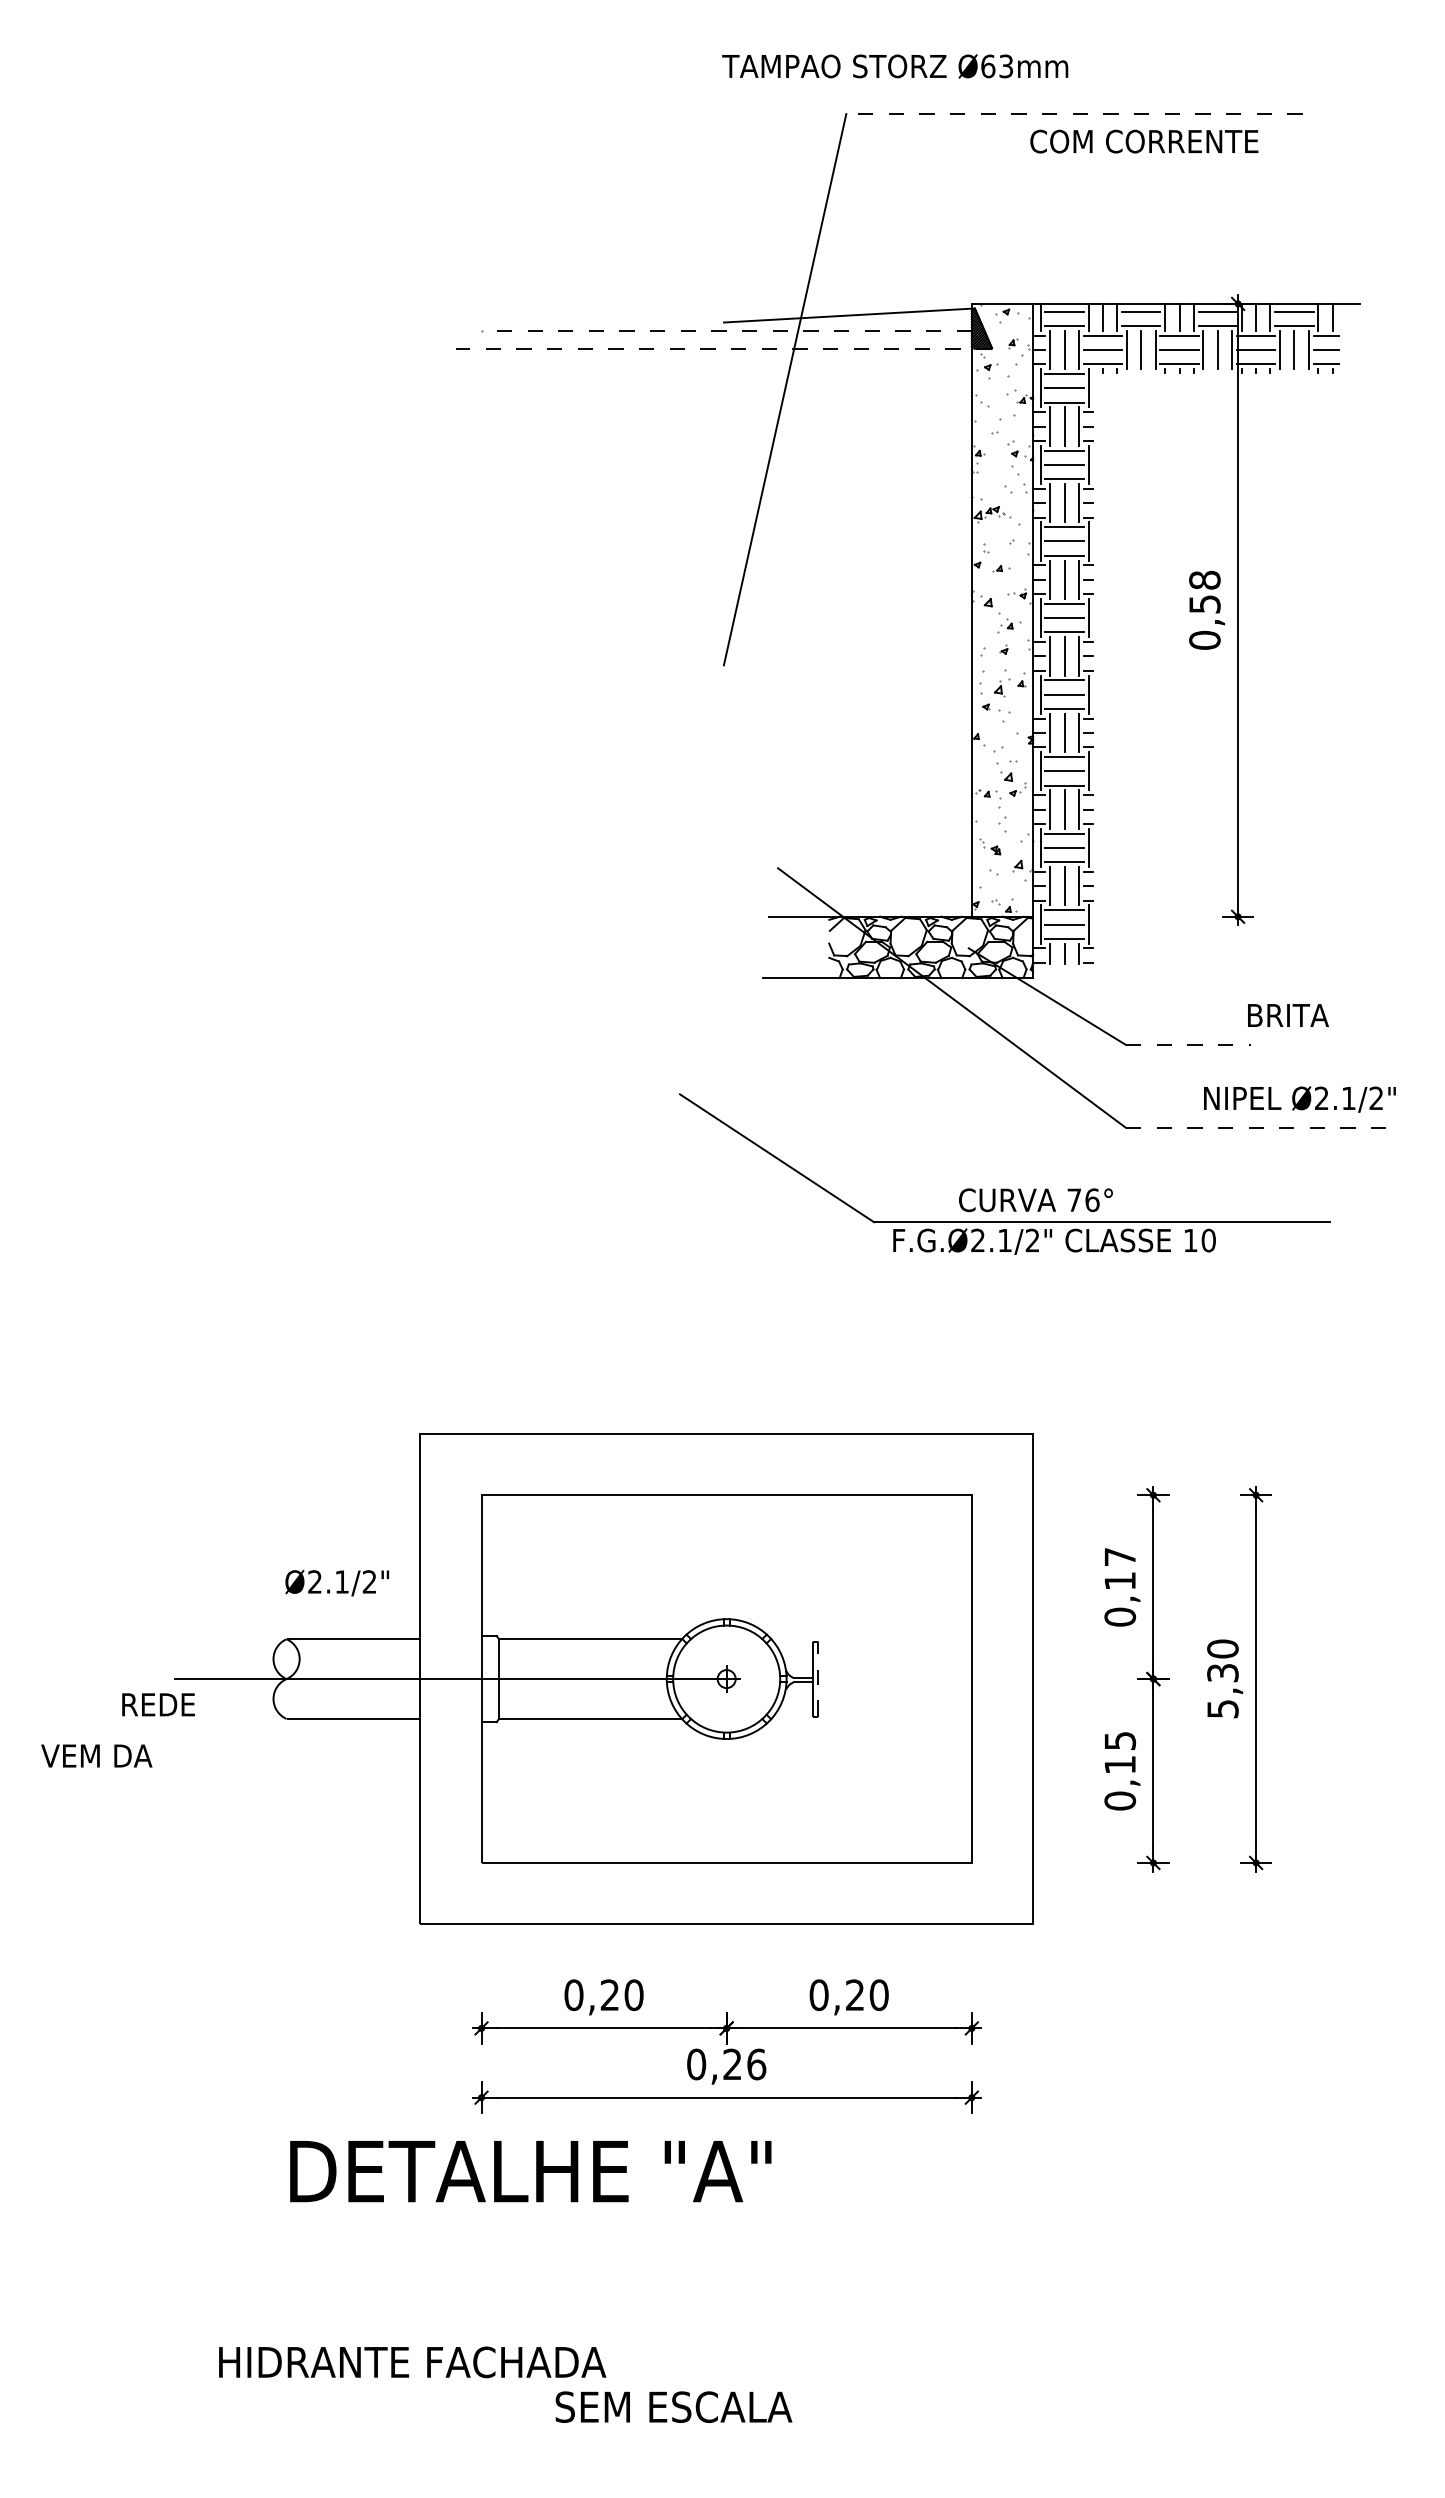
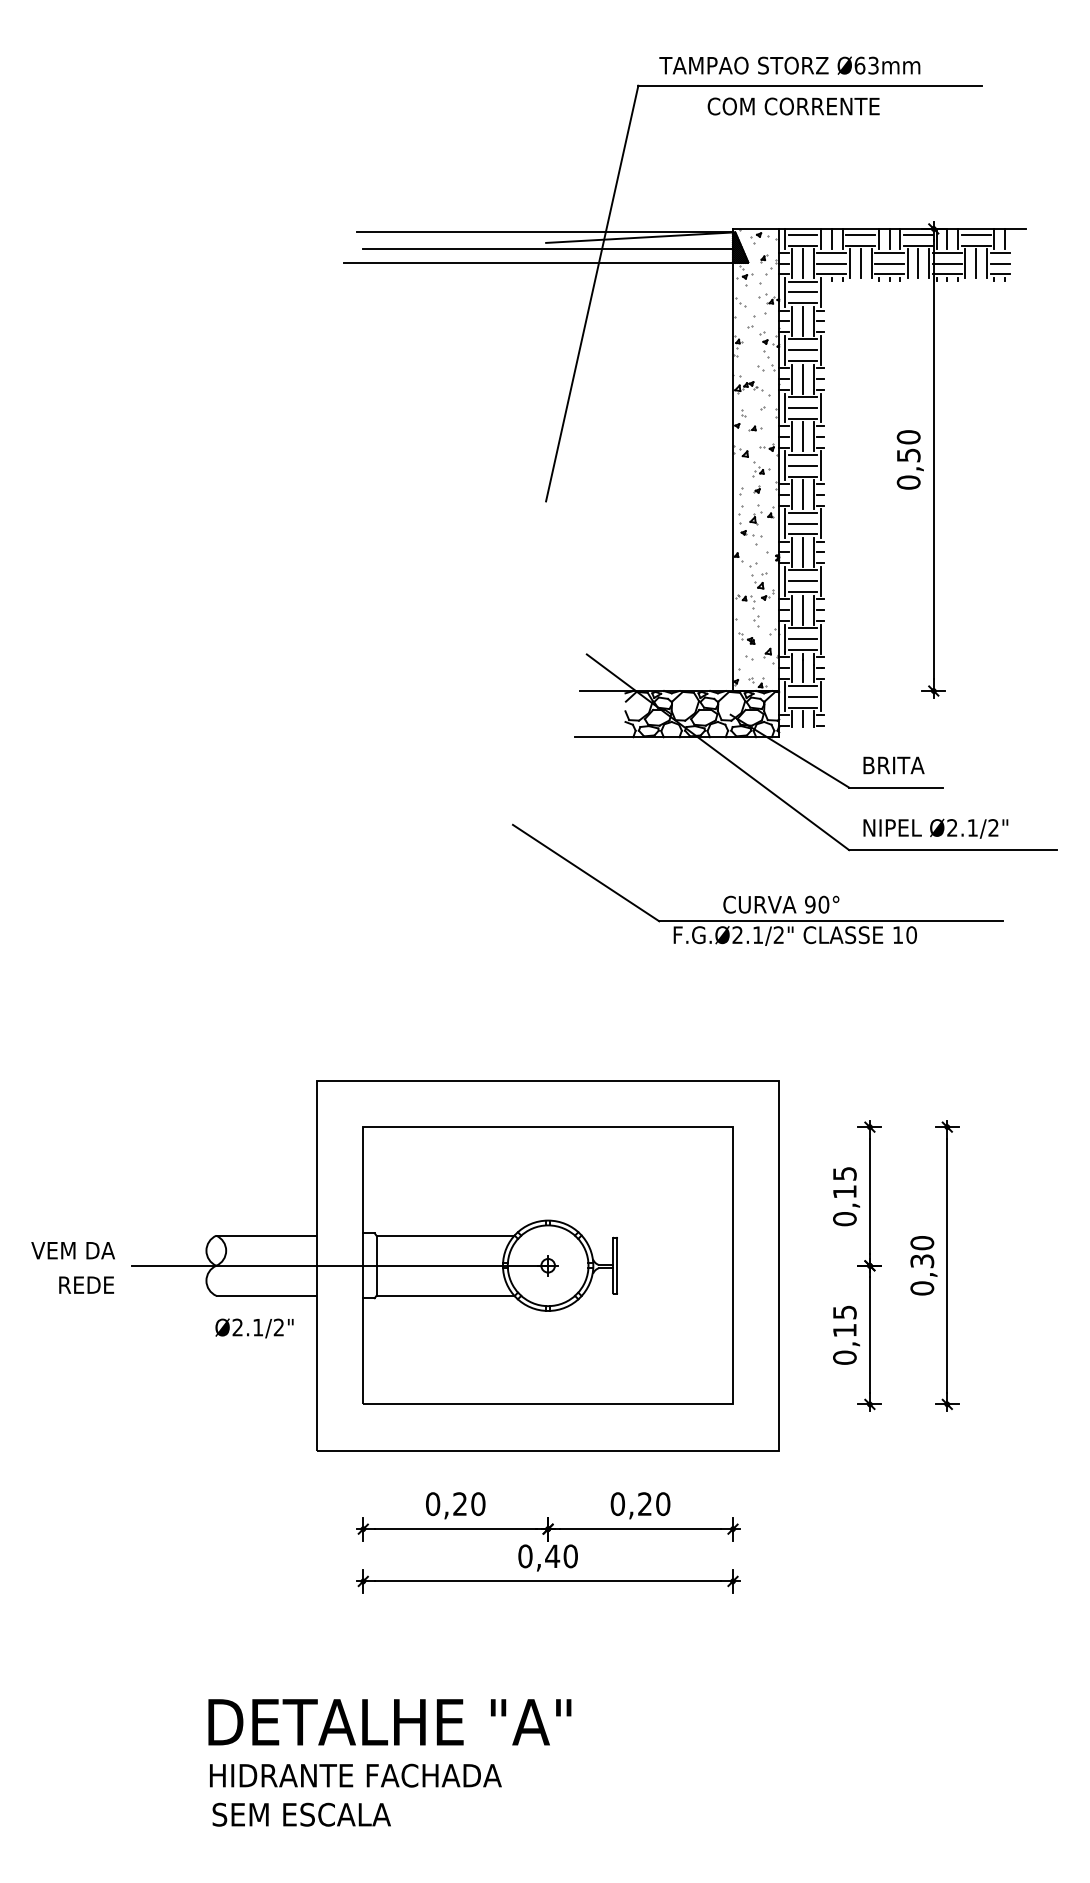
text: (895, 66) -> (790, 65), moved
line: (1073, 114) -> (809, 86), dashed -> solid
text: (1144, 141) -> (793, 106), moved
line: (722, 308) -> (545, 232), added
line: (726, 330) -> (548, 248), dashed -> solid
line: (723, 348) -> (545, 262), dashed -> solid
text: (1204, 579) -> (908, 436), 0,58 -> 0,50
text: (1288, 1015) -> (894, 765), moved
line: (1188, 1044) -> (896, 787), dashed -> solid
text: (1299, 1099) -> (935, 828), moved
line: (1263, 1127) -> (952, 849), dashed -> solid
text: (1083, 1200) -> (817, 904), 76° -> 90°
text: (1120, 1557) -> (845, 1174), 0,17 -> 0,15
text: (337, 1582) -> (254, 1327), moved
line: (818, 1678) -> (617, 1265), dashed -> solid
text: (158, 1704) -> (86, 1284), moved
text: (1222, 1708) -> (922, 1287), 5,30 -> 0,30
text: (96, 1755) -> (72, 1250), moved
text: (744, 2064) -> (561, 1556), 0,26 -> 0,40
text: (530, 2171) -> (389, 1722), moved
text: (412, 2362) -> (355, 1775), moved
text: (673, 2406) -> (301, 1814), moved

